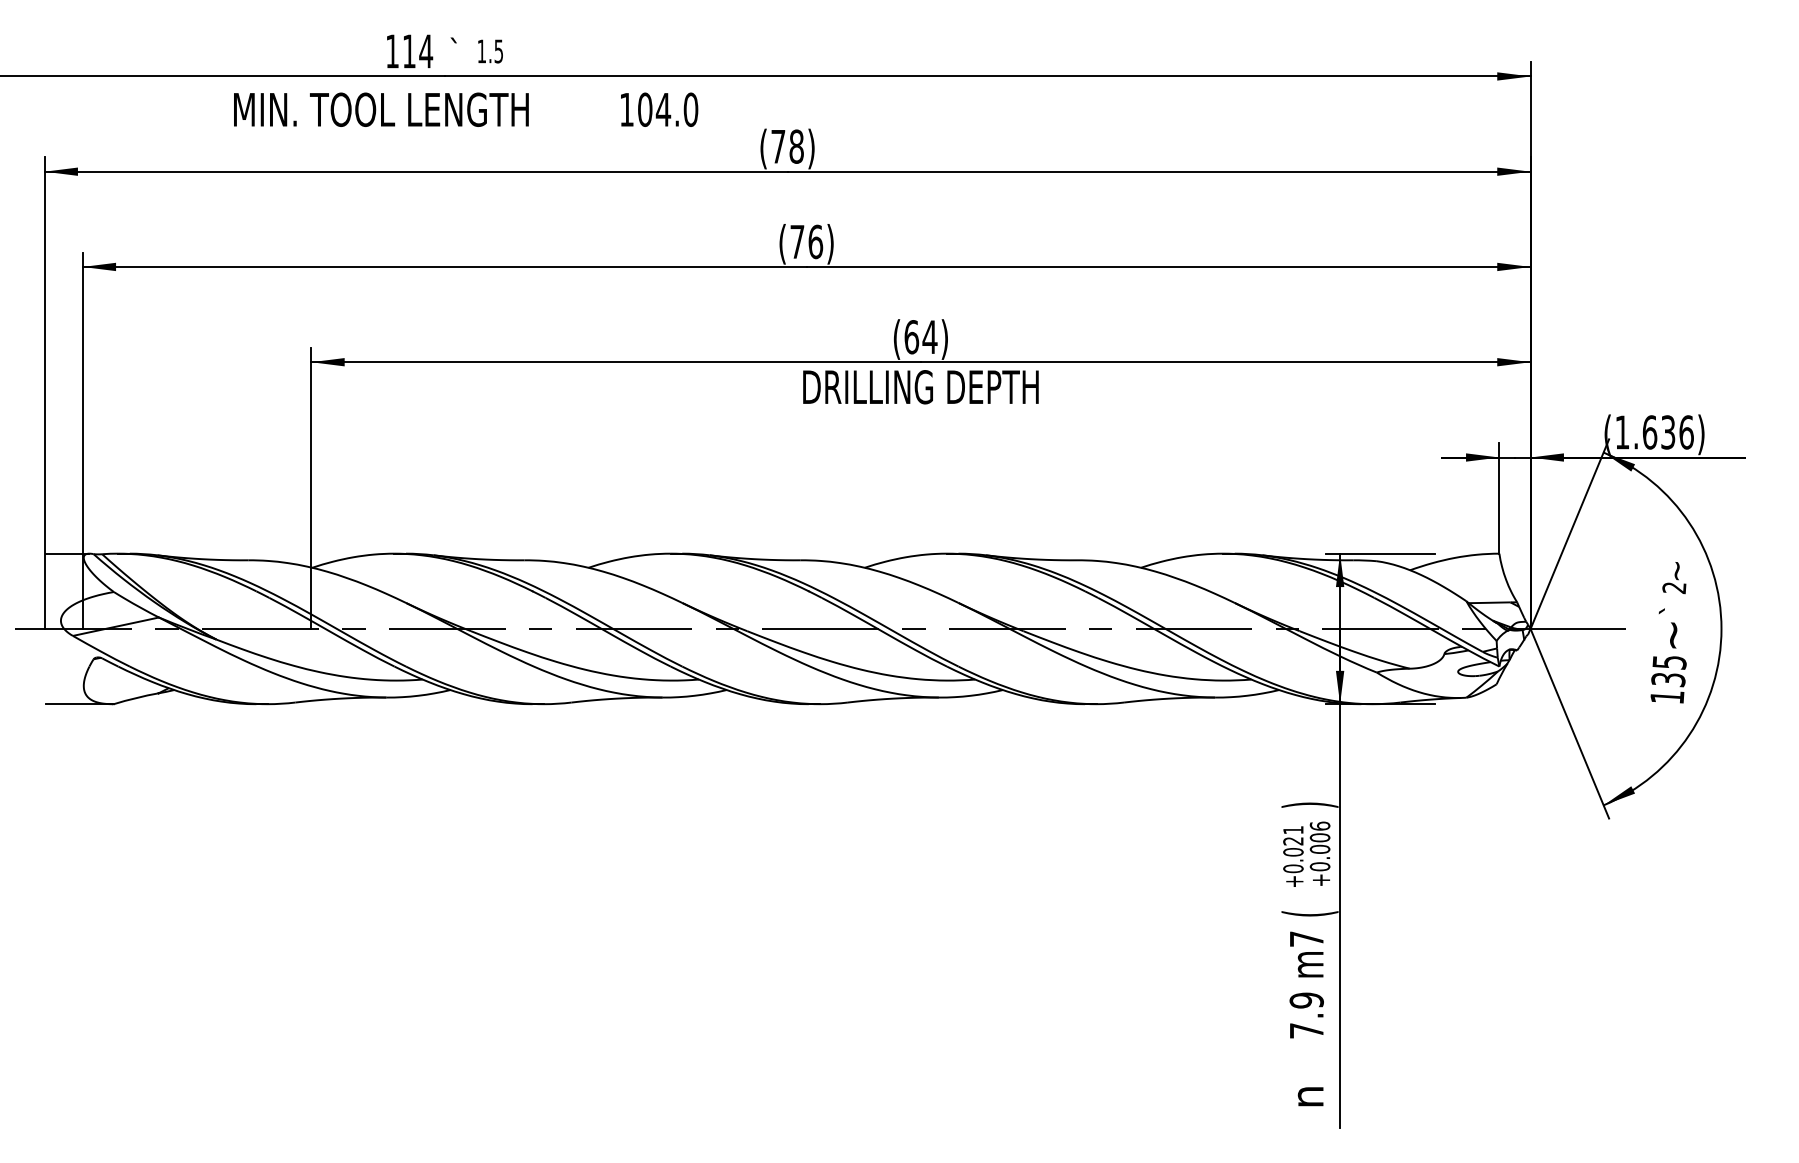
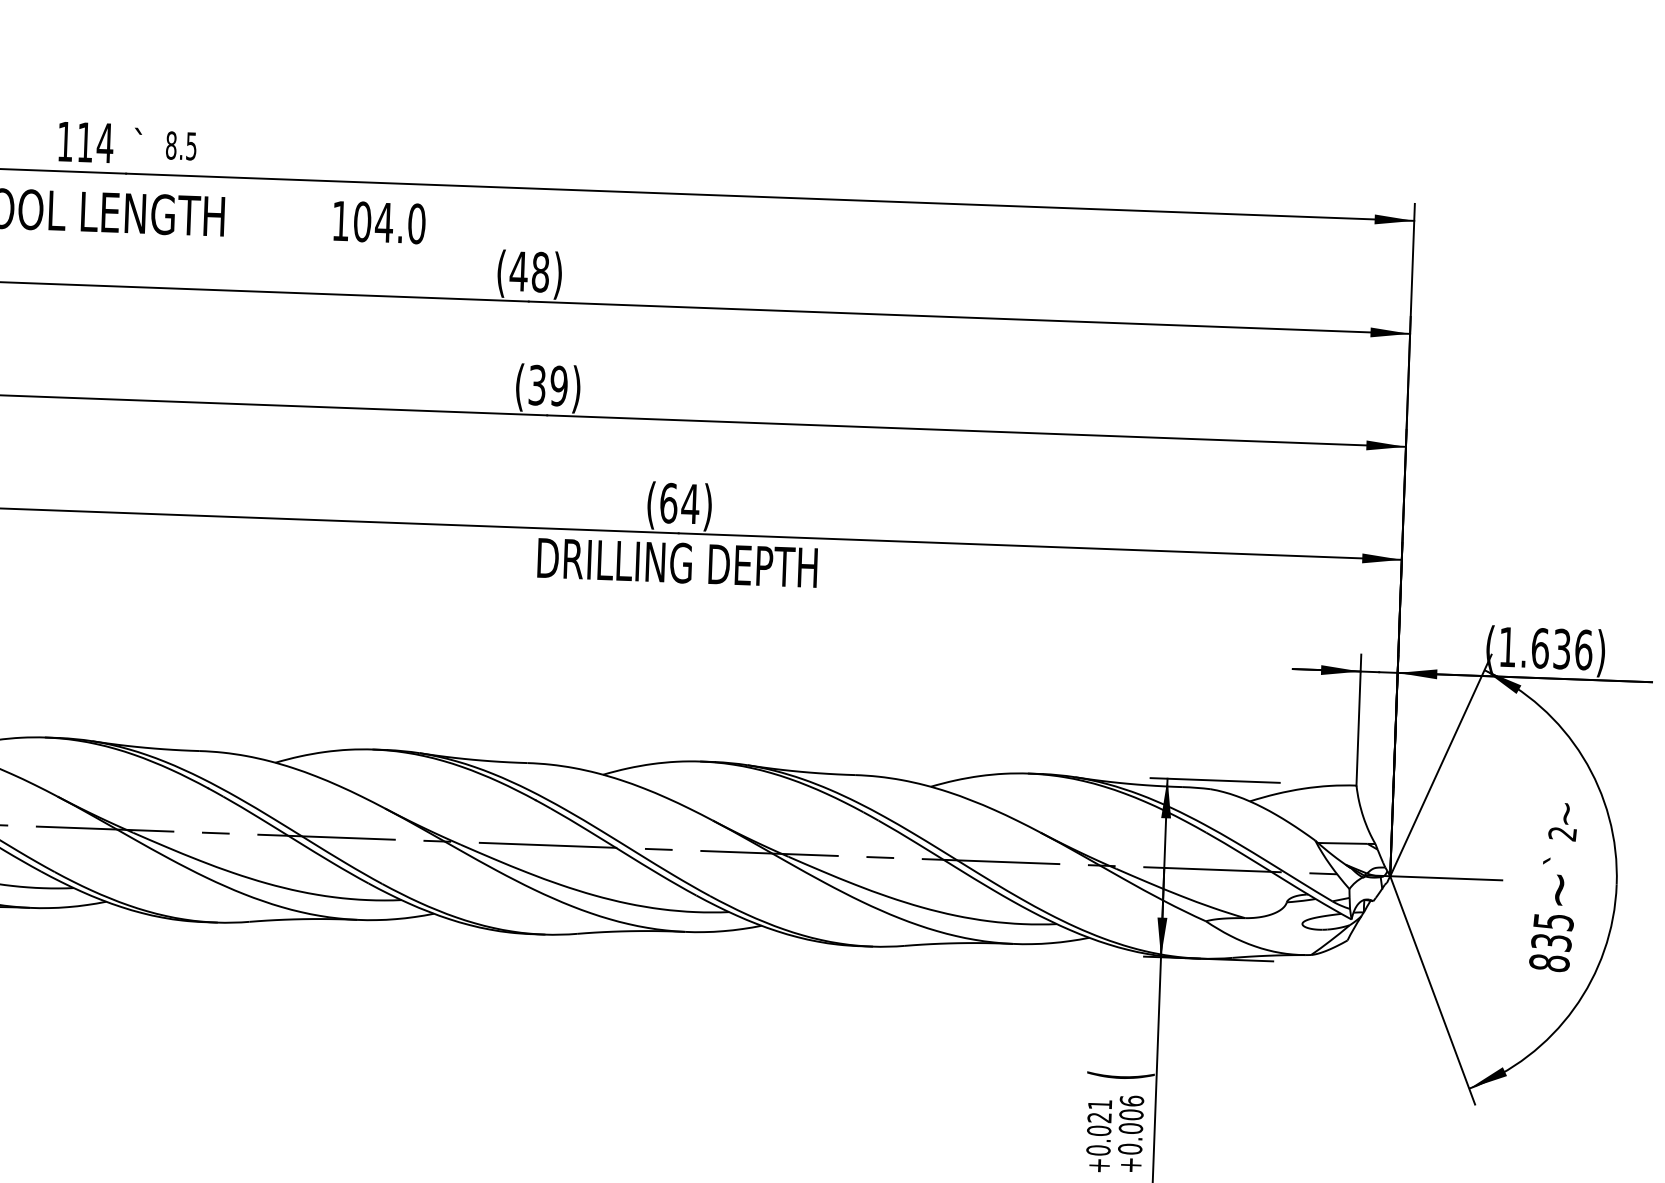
text: (481, 51) -> (170, 145), 1.5 -> 8.5
text: (777, 146) -> (517, 271), (78) -> (48)
text: (806, 241) -> (548, 385), (76) -> (39)
text: (1667, 697) -> (1549, 963), 135 -> 835
text: (1309, 804) -> (1120, 1074), ) -> (

